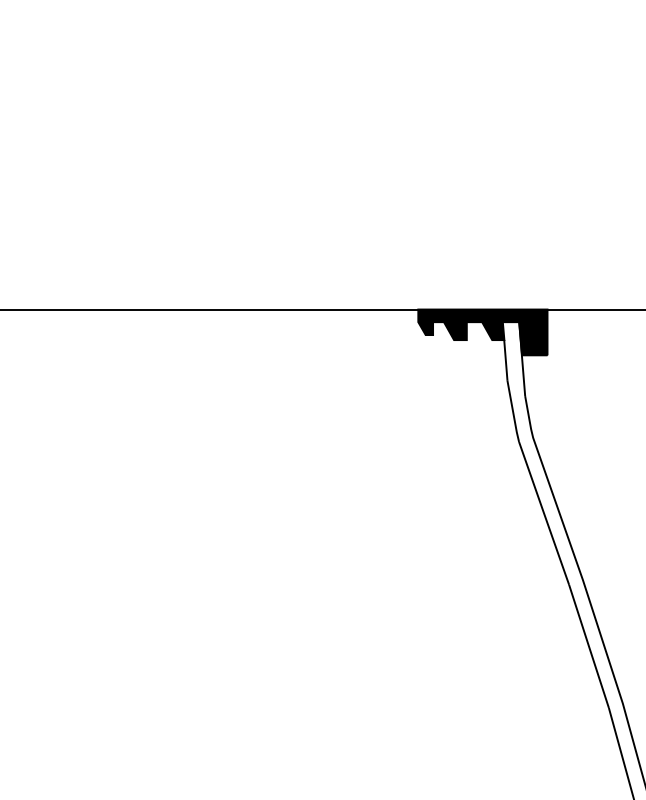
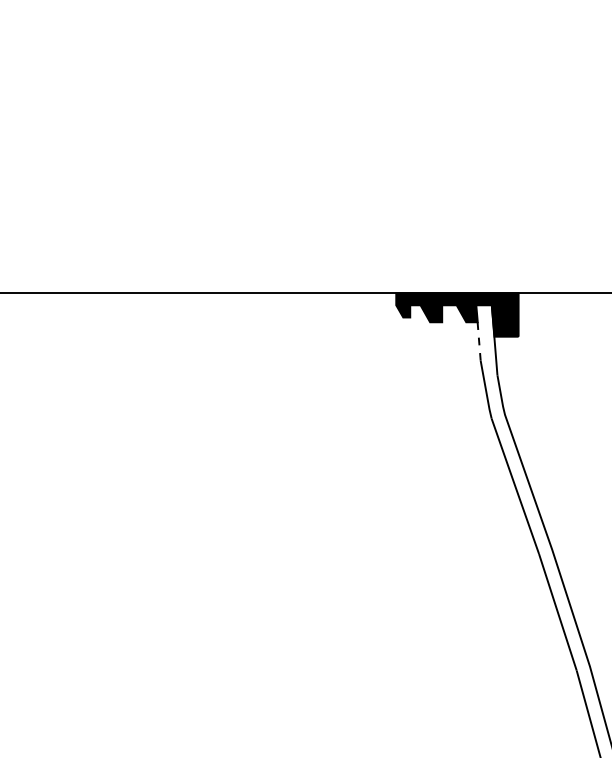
line: (506, 361) -> (479, 342), solid -> dashed

